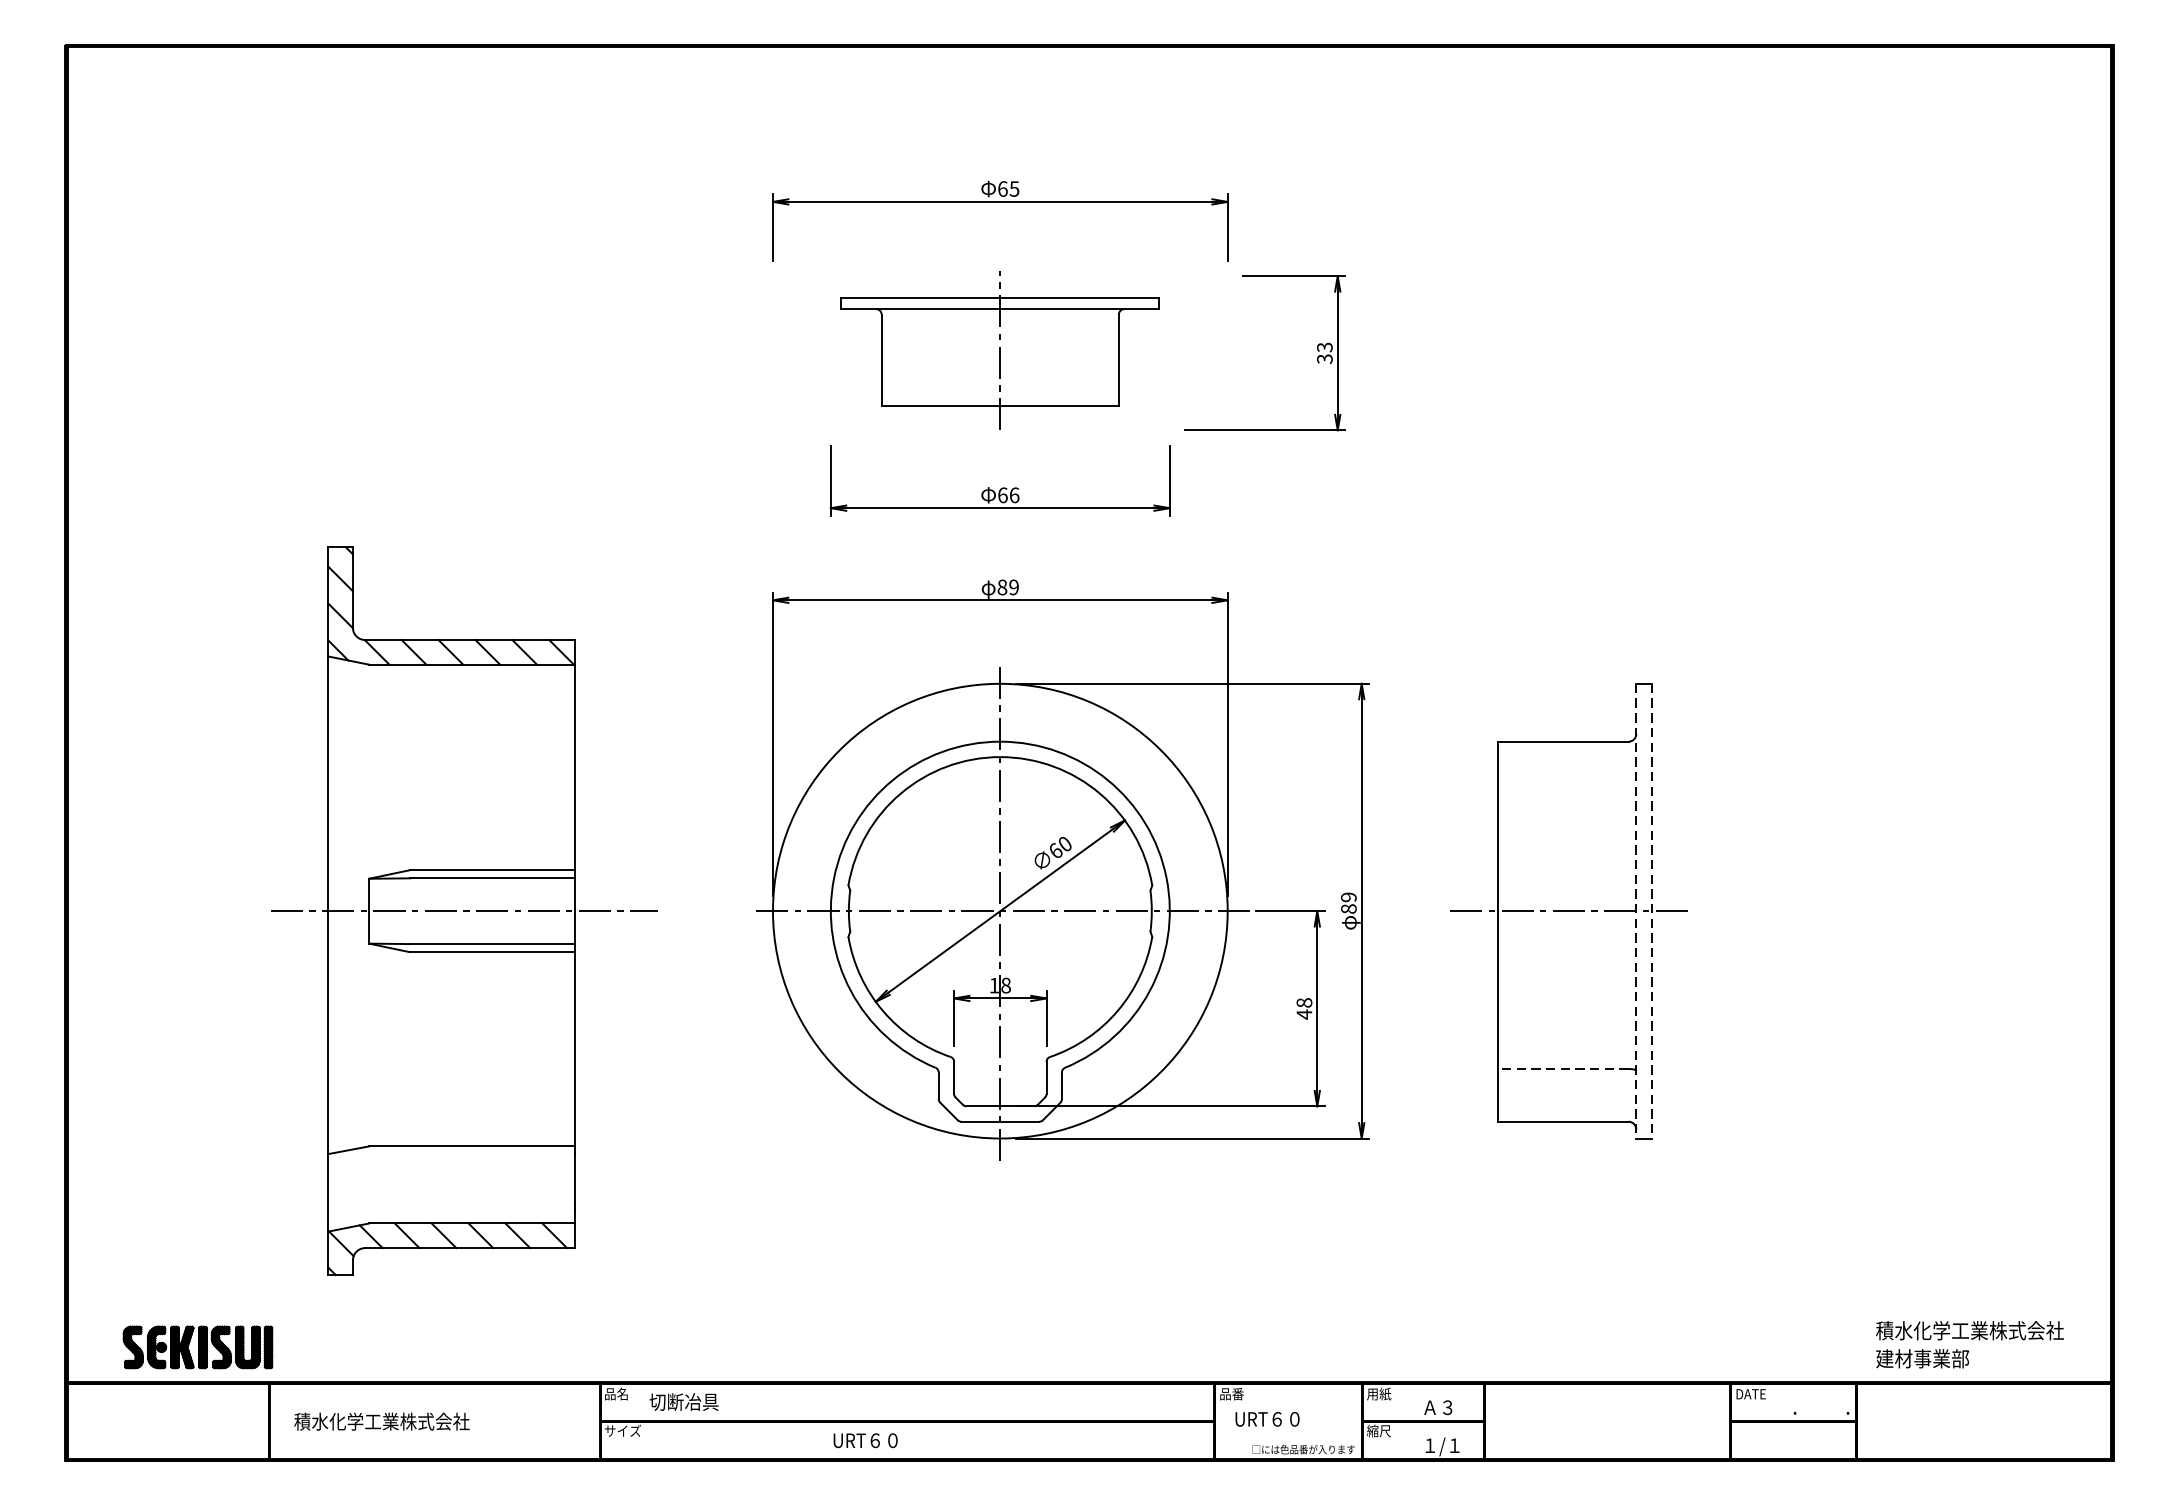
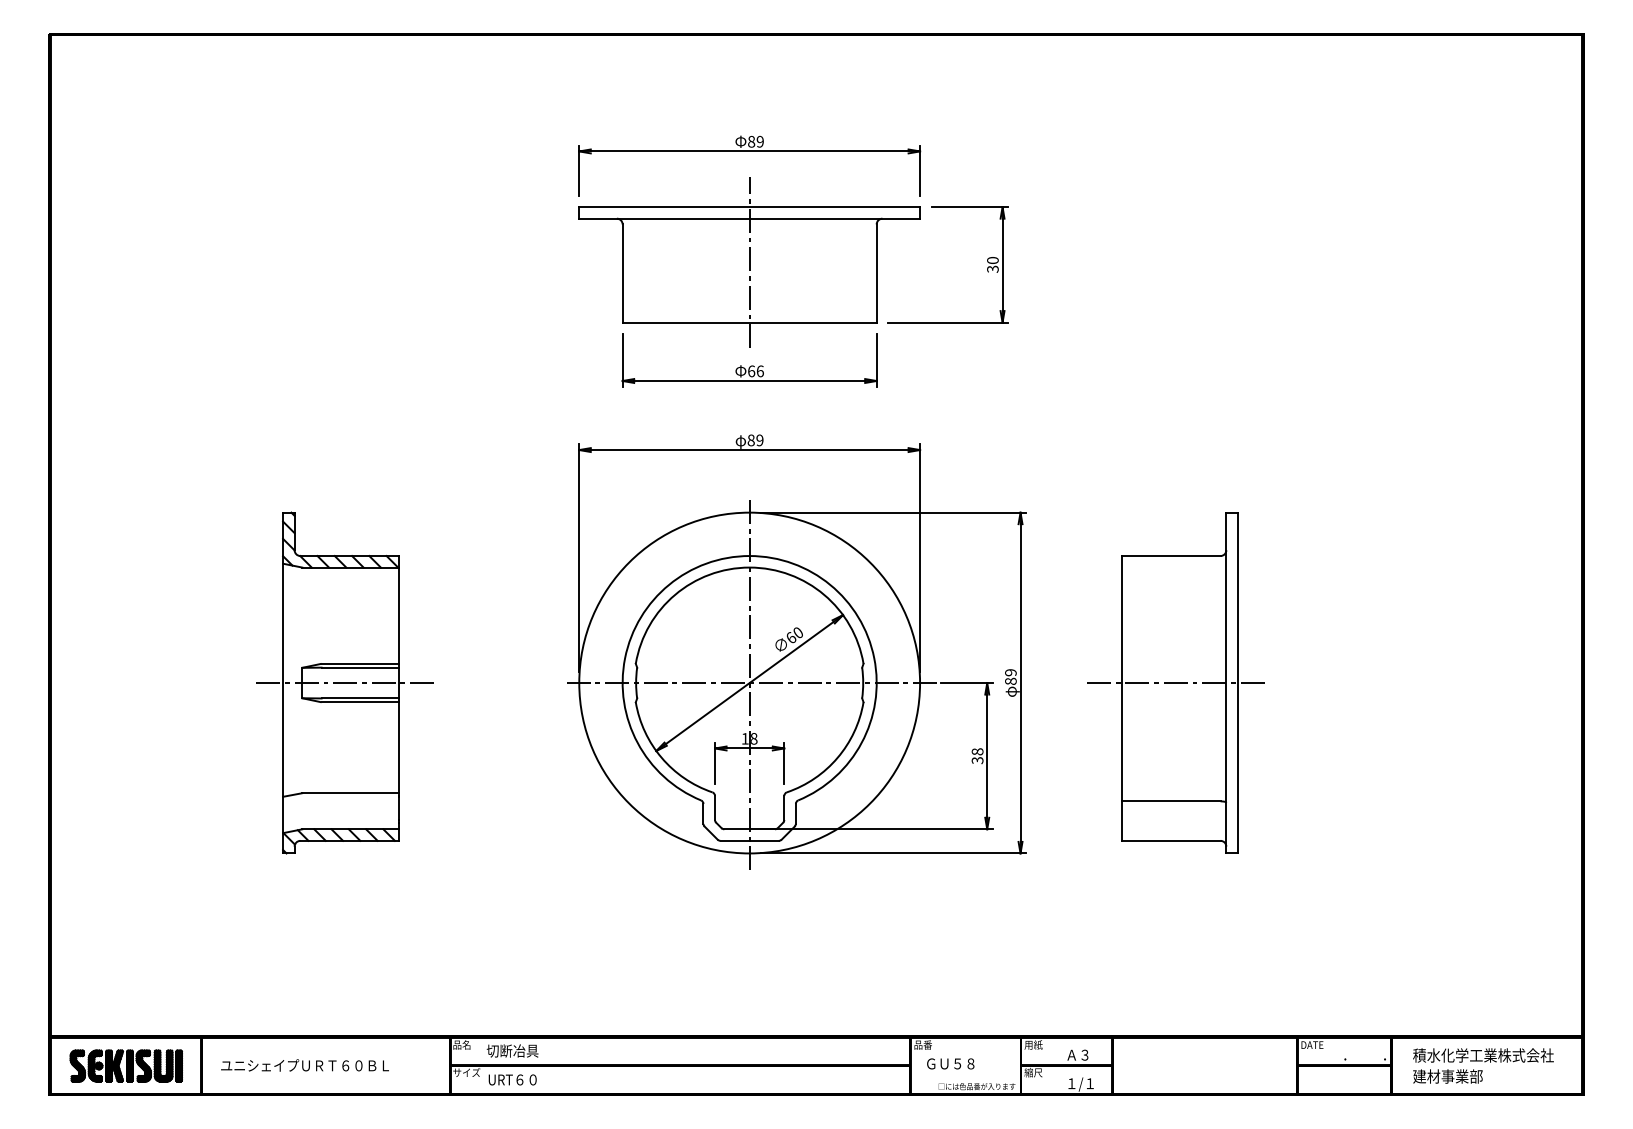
text: (1008, 188) -> (755, 141), 65 -> 89
text: (1324, 347) -> (992, 260), 33 -> 30
part: (1000, 350) -> (749, 262), size x1.43
part: (459, 910) -> (344, 682), size x0.62
line: (1636, 911) -> (1226, 683), dashed -> solid
line: (1651, 911) -> (1237, 683), dashed -> solid
text: (1304, 1014) -> (977, 760), 48 -> 38
line: (1563, 1069) -> (1171, 801), dashed -> solid
text: (1970, 1344) -> (1483, 1065), moved
part: (196, 1346) -> (125, 1065), moved
text: (1268, 1418) -> (950, 1063), URT６０ -> ＧＵ５８
text: (406, 1421) -> (304, 1065), 積水化学工業株式会社 -> ユニシェイプＵＲＴ６０ＢＬ
text: (865, 1440) -> (512, 1079), moved

